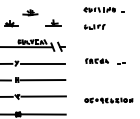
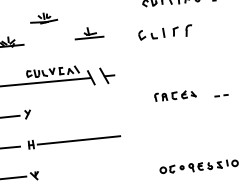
part: (94, 26) -> (164, 32), size x1.4
line: (43, 63) -> (76, 109), removed
line: (43, 96) -> (82, 170), removed

